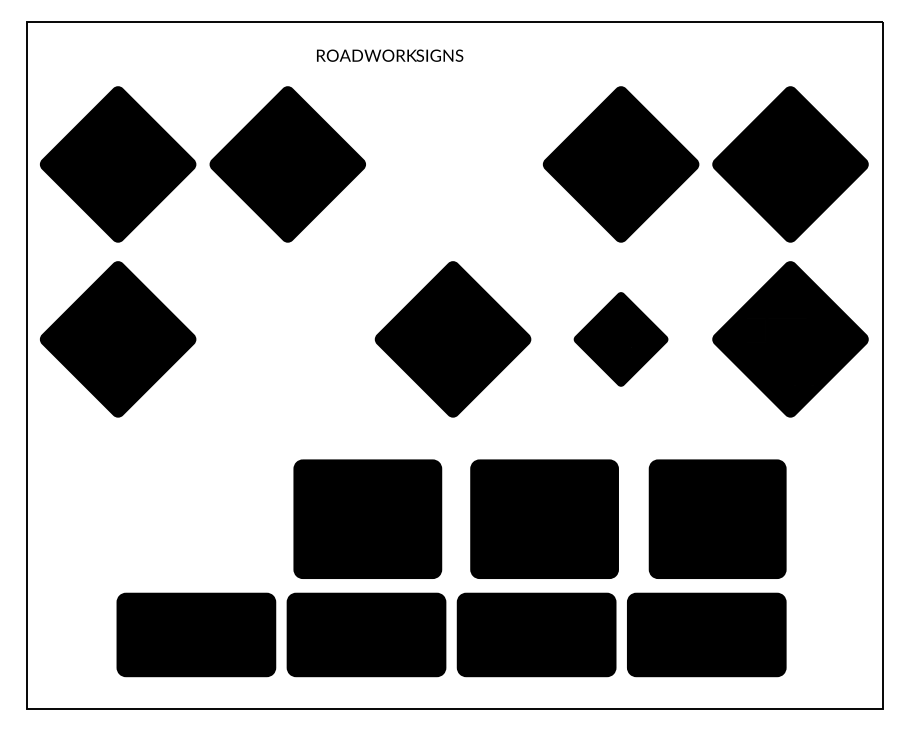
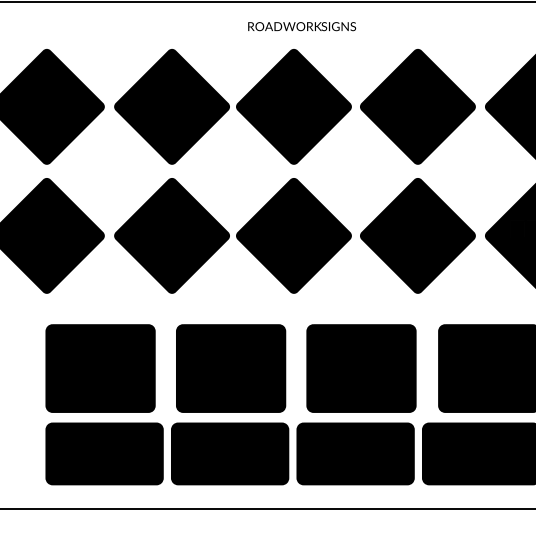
text: (390, 55) -> (302, 26), moved
part: (452, 164) -> (293, 106), added
part: (287, 339) -> (171, 235), added
part: (620, 339) -> (417, 235), size x1.67
part: (190, 518) -> (100, 368), added

